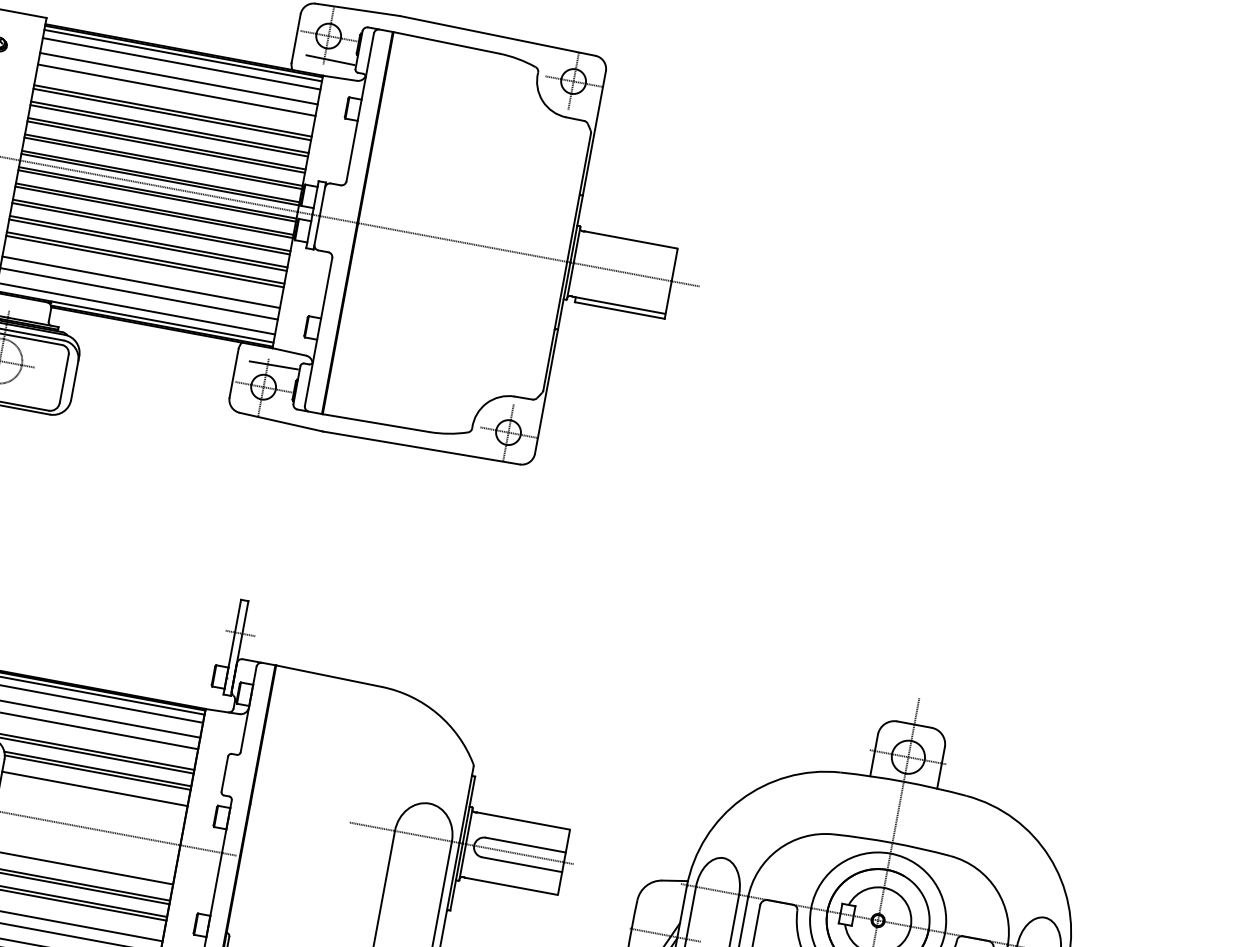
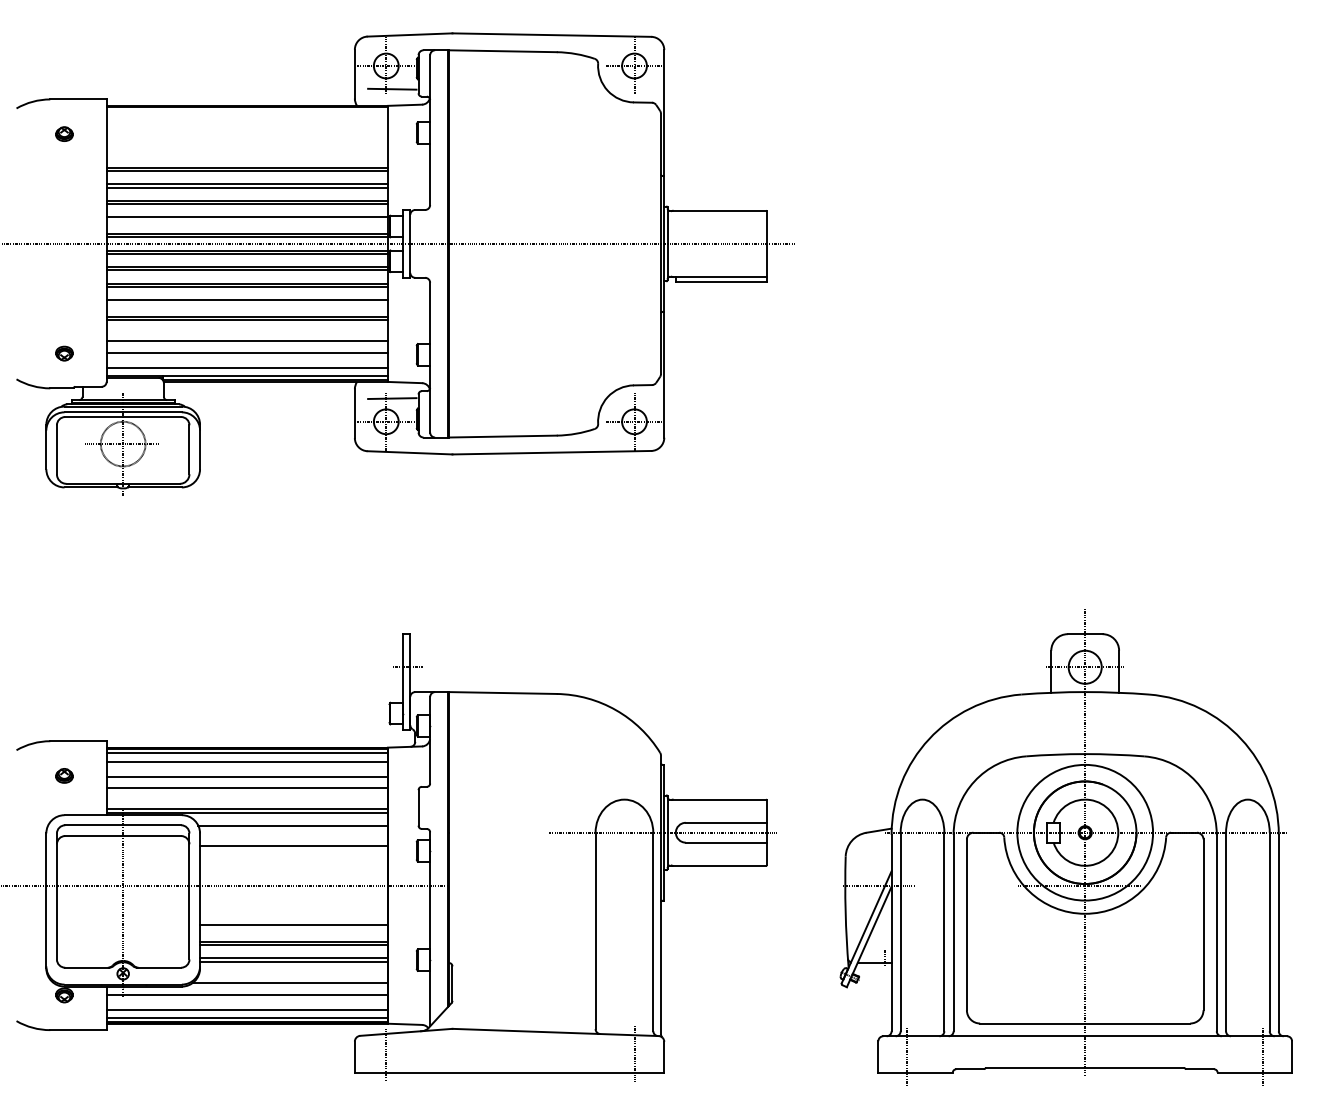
line: (182, 55) -> (246, 111), removed
line: (180, 63) -> (246, 119), removed
line: (178, 78) -> (246, 134), removed
line: (176, 89) -> (246, 146), removed
line: (162, 163) -> (246, 220), removed
line: (147, 244) -> (246, 303), removed
line: (97, 772) -> (293, 829), removed

